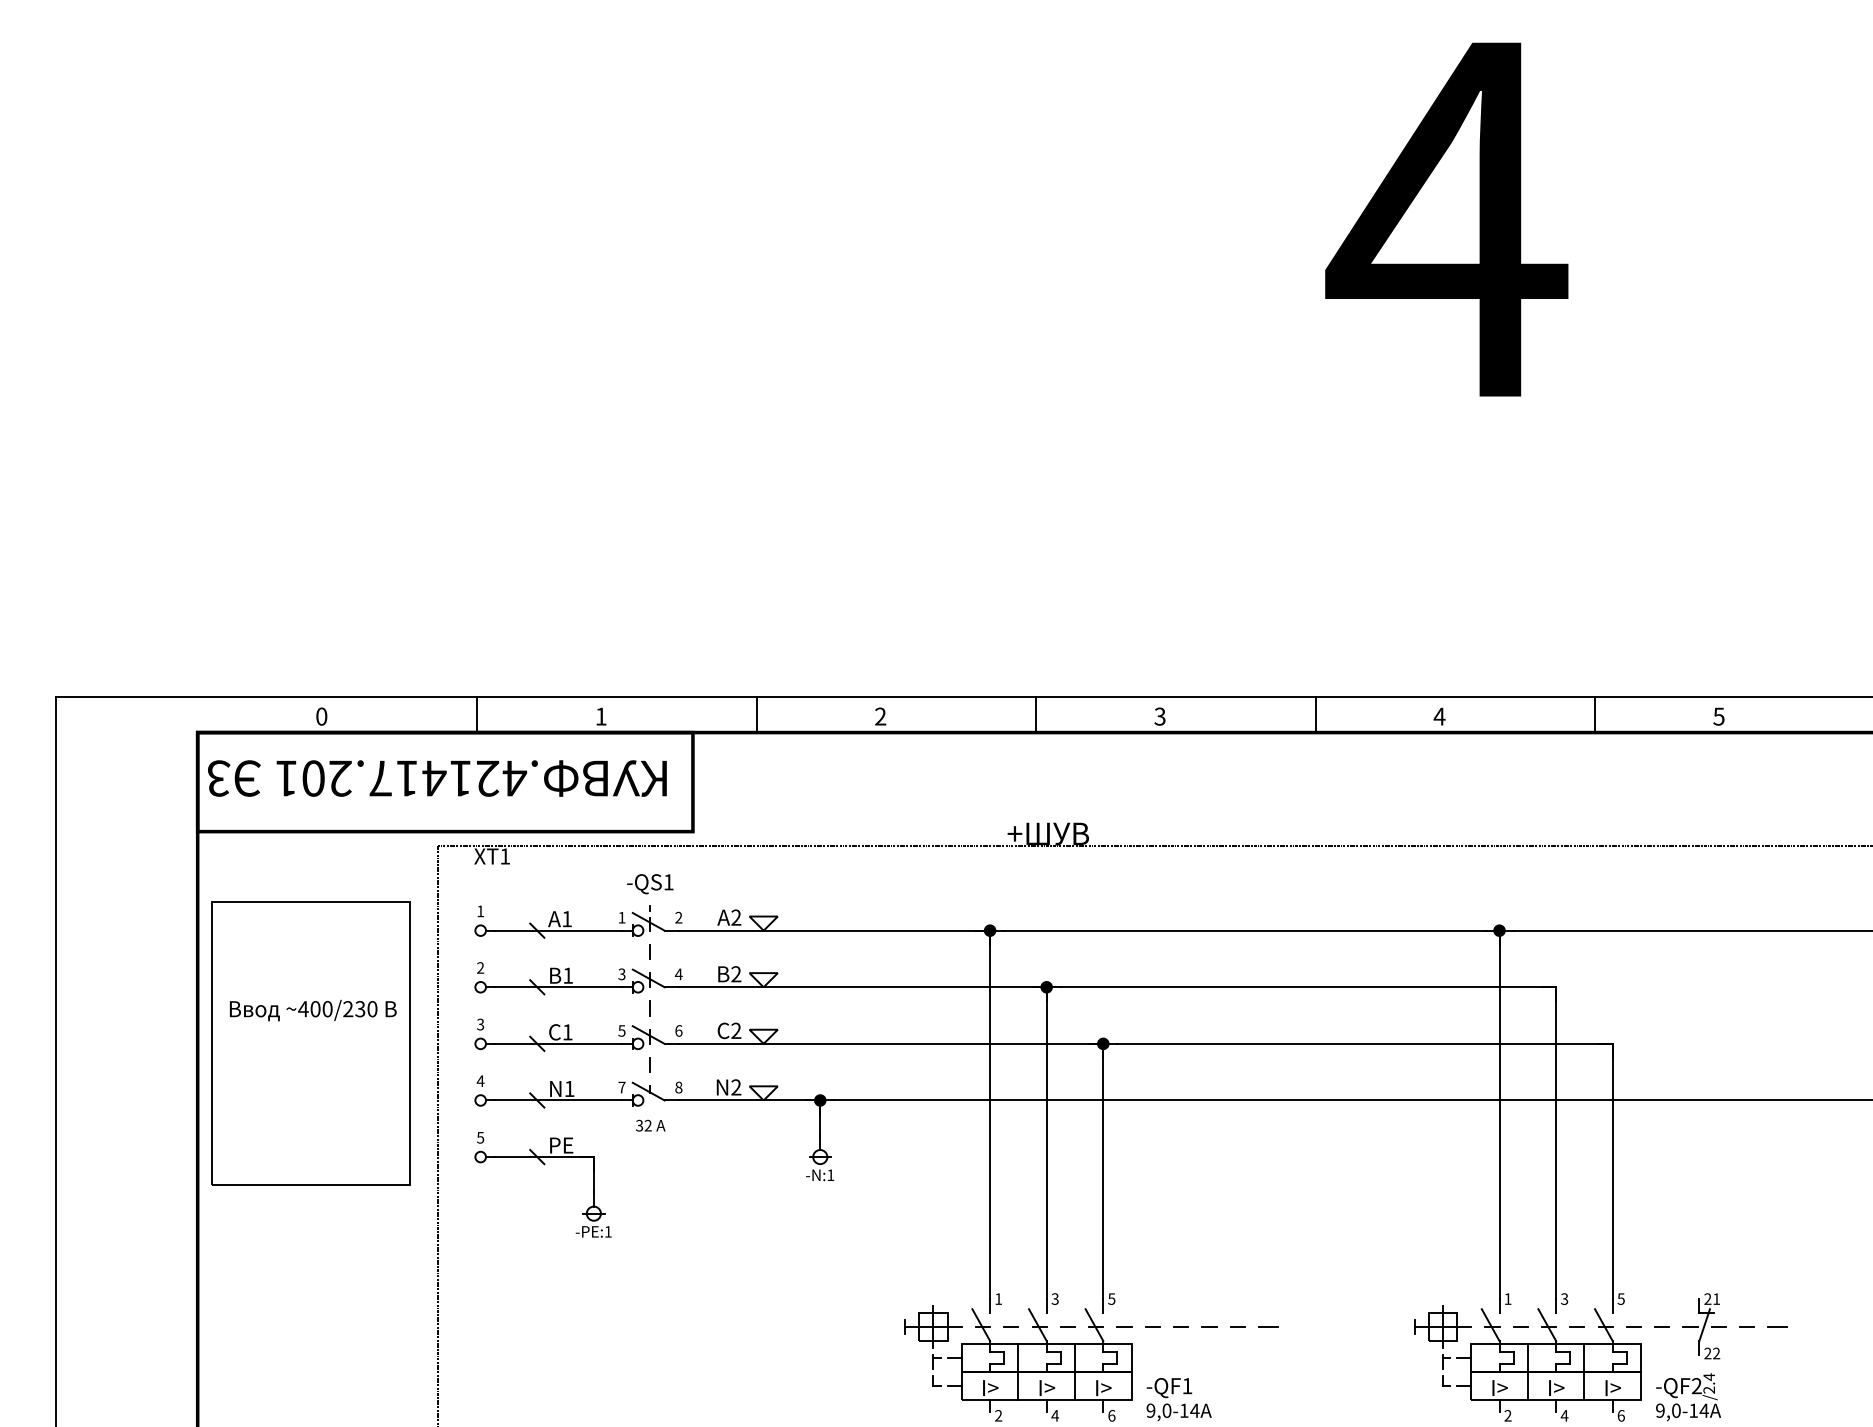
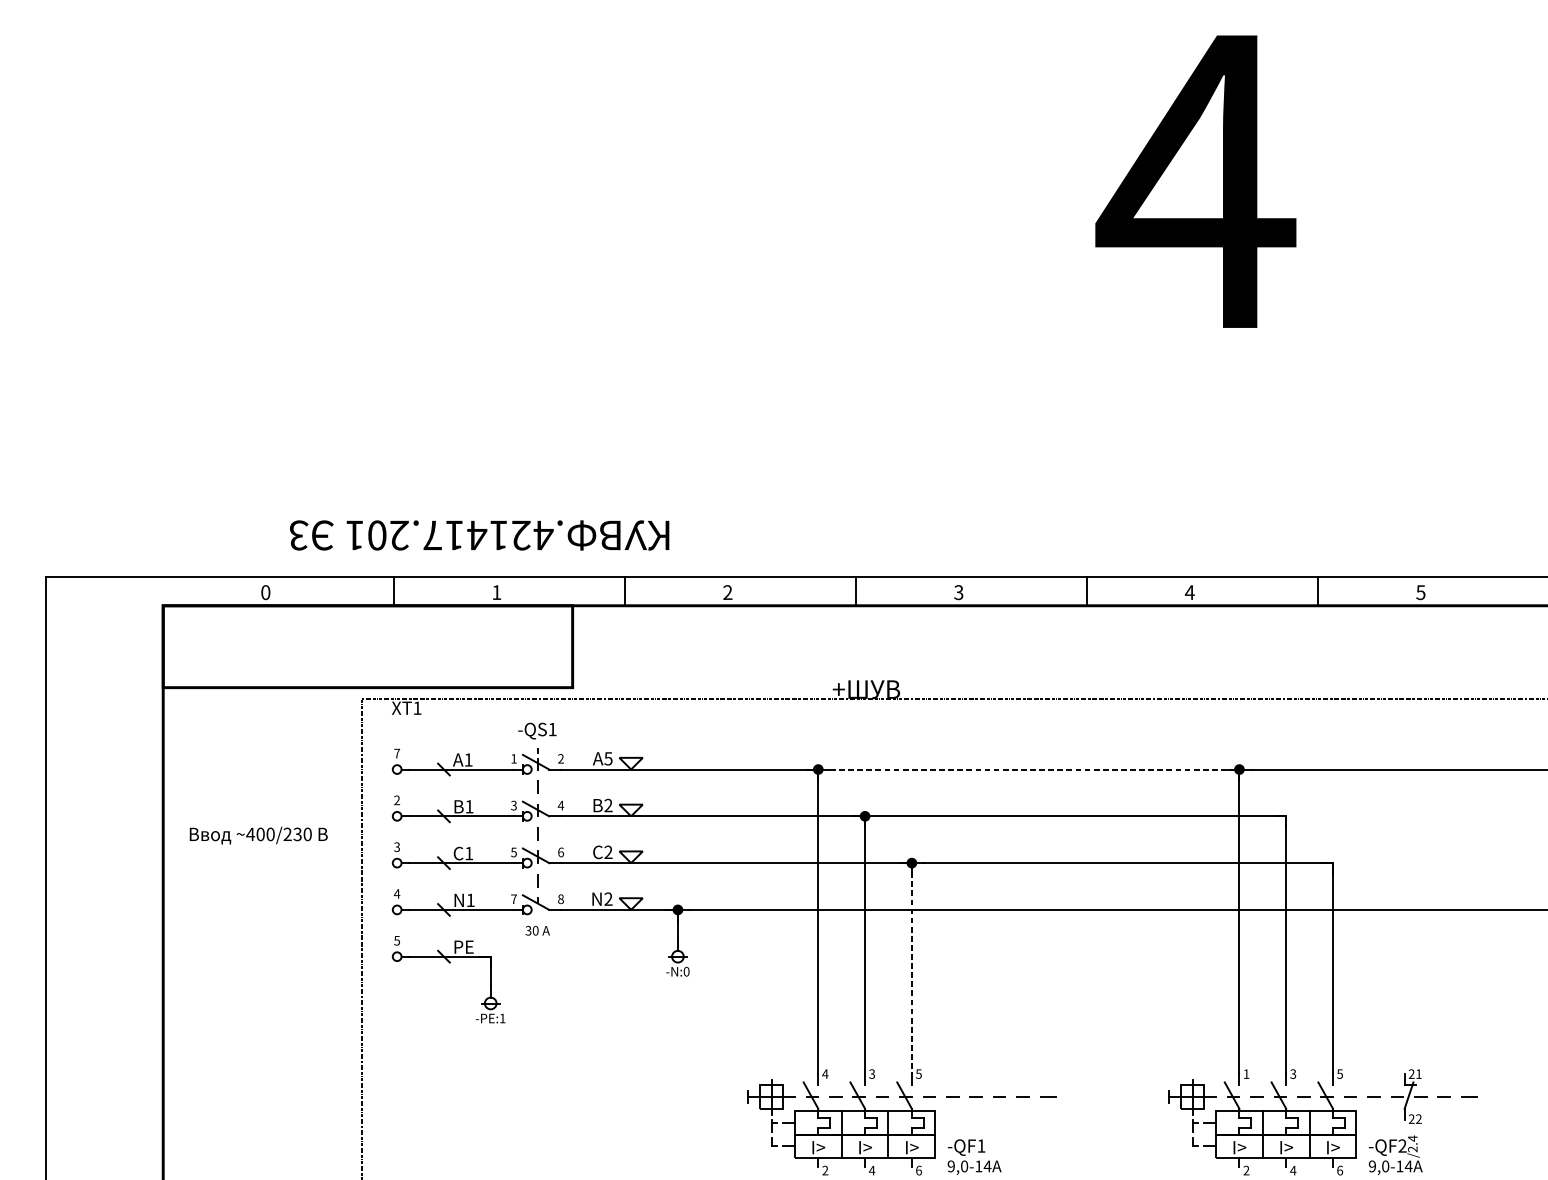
text: (437, 778) -> (479, 535), moved
text: (480, 911) -> (397, 753), 1 -> 7
text: (736, 917) -> (608, 758), 2 -> 5
line: (1251, 930) -> (1034, 769), solid -> dashed
part: (310, 1043) -> (256, 862), removed
text: (647, 1125) -> (535, 930), 32 -> 30
line: (1103, 1171) -> (912, 968), solid -> dashed
text: (830, 1175) -> (686, 971), -N:1 -> -N:0
text: (998, 1298) -> (825, 1073), 1 -> 4

